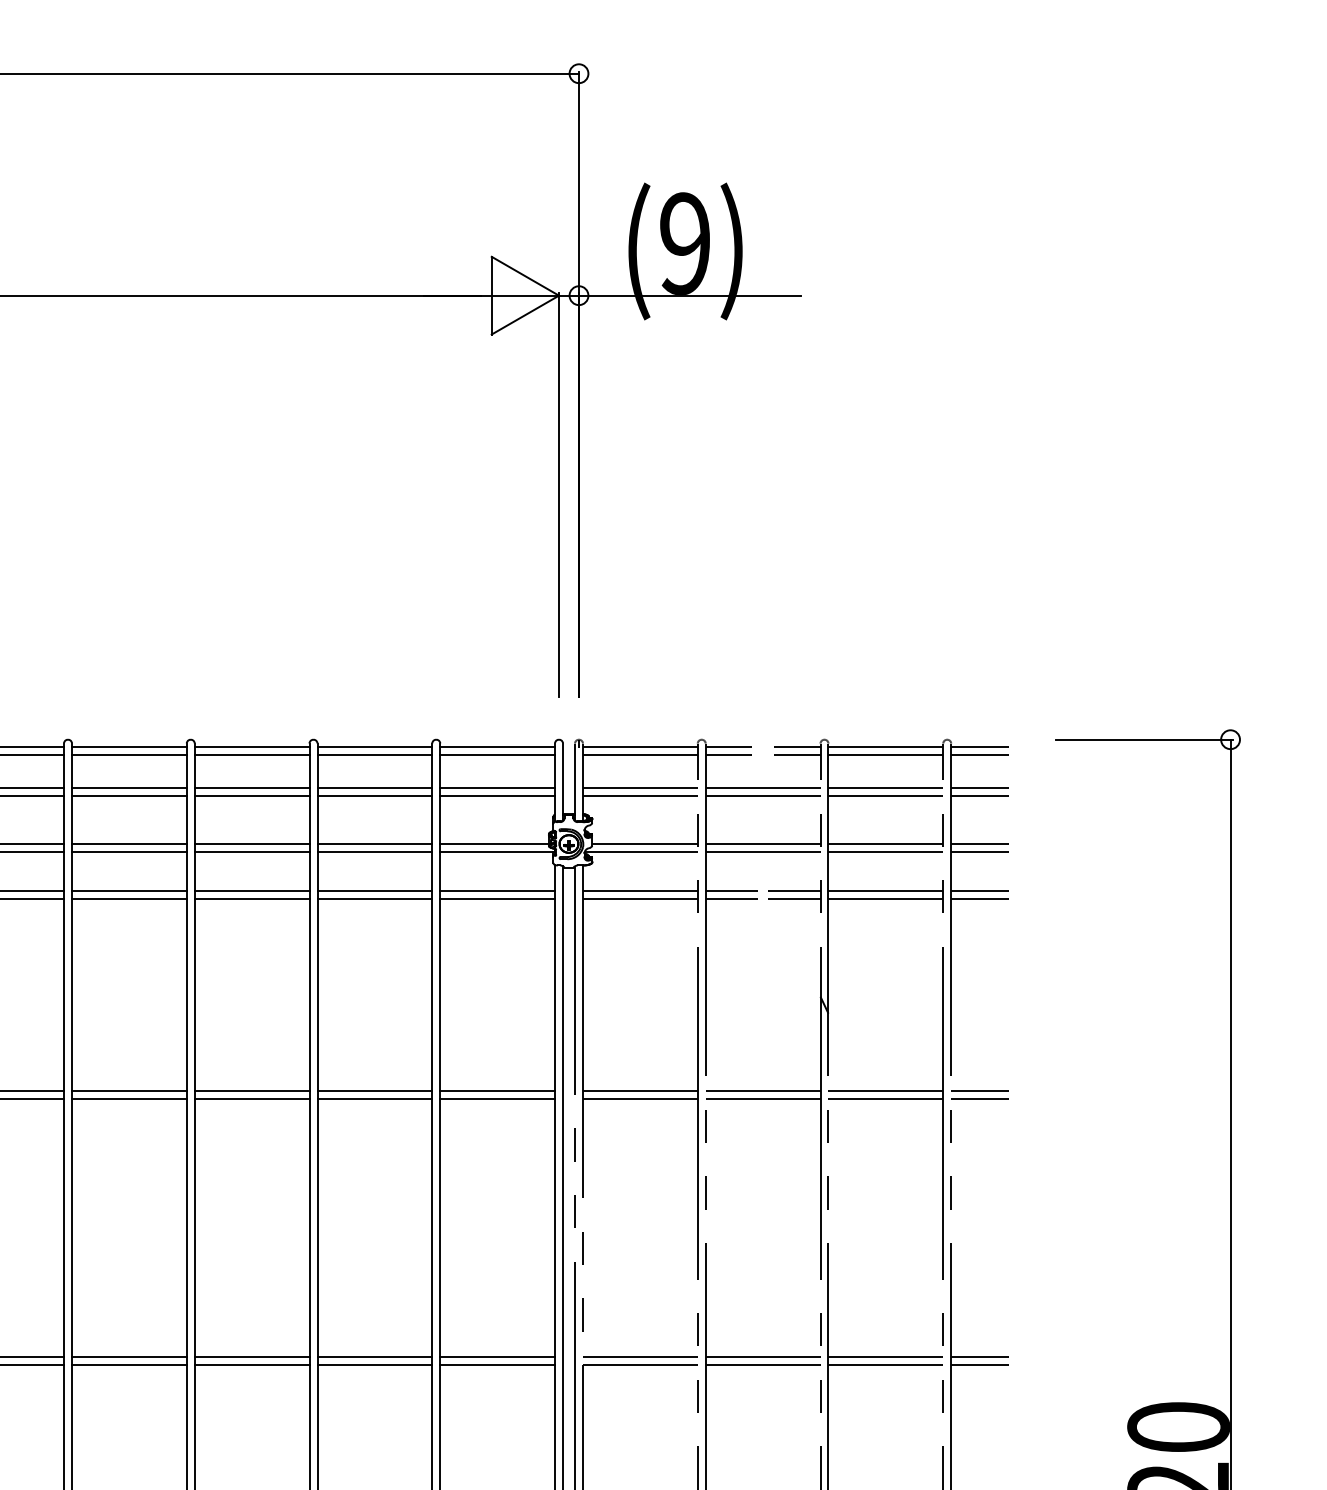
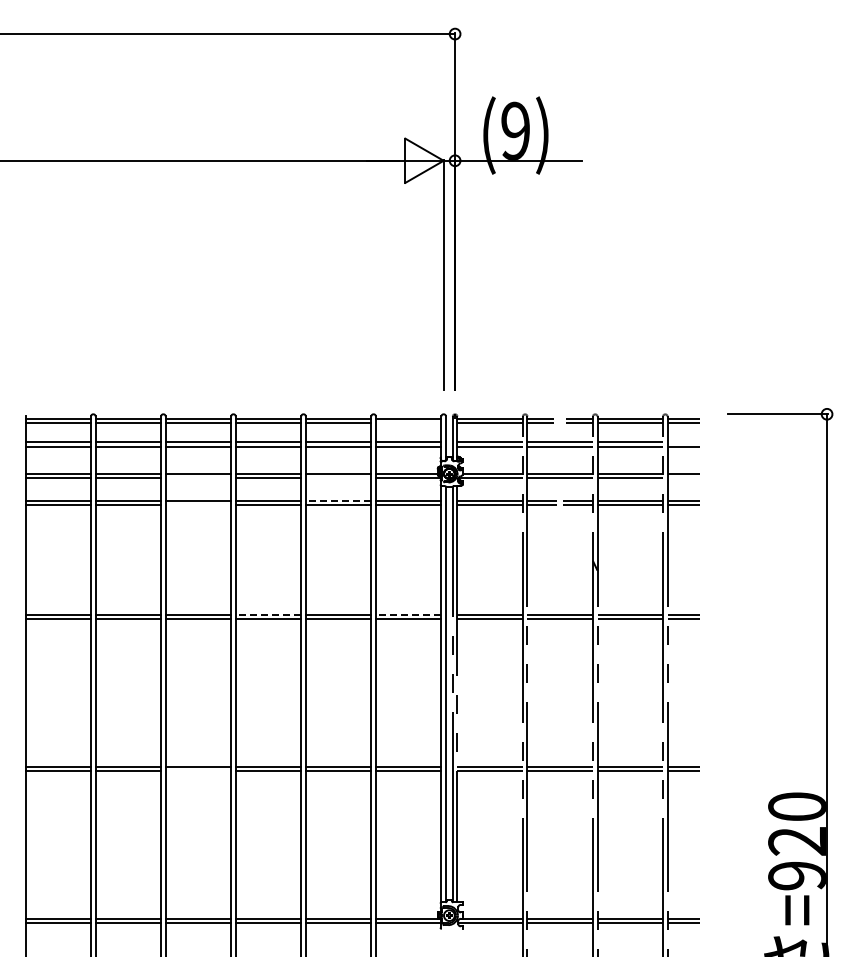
line: (497, 755) -> (408, 423), removed
line: (979, 787) -> (683, 441), removed
line: (129, 852) -> (198, 478), removed
line: (374, 852) -> (338, 478), removed
line: (979, 852) -> (683, 478), removed
line: (374, 890) -> (338, 500), solid -> dashed
line: (129, 899) -> (198, 505), removed
line: (252, 1090) -> (268, 614), solid -> dashed
line: (497, 1090) -> (408, 614), solid -> dashed
line: (129, 1365) -> (198, 771), removed

